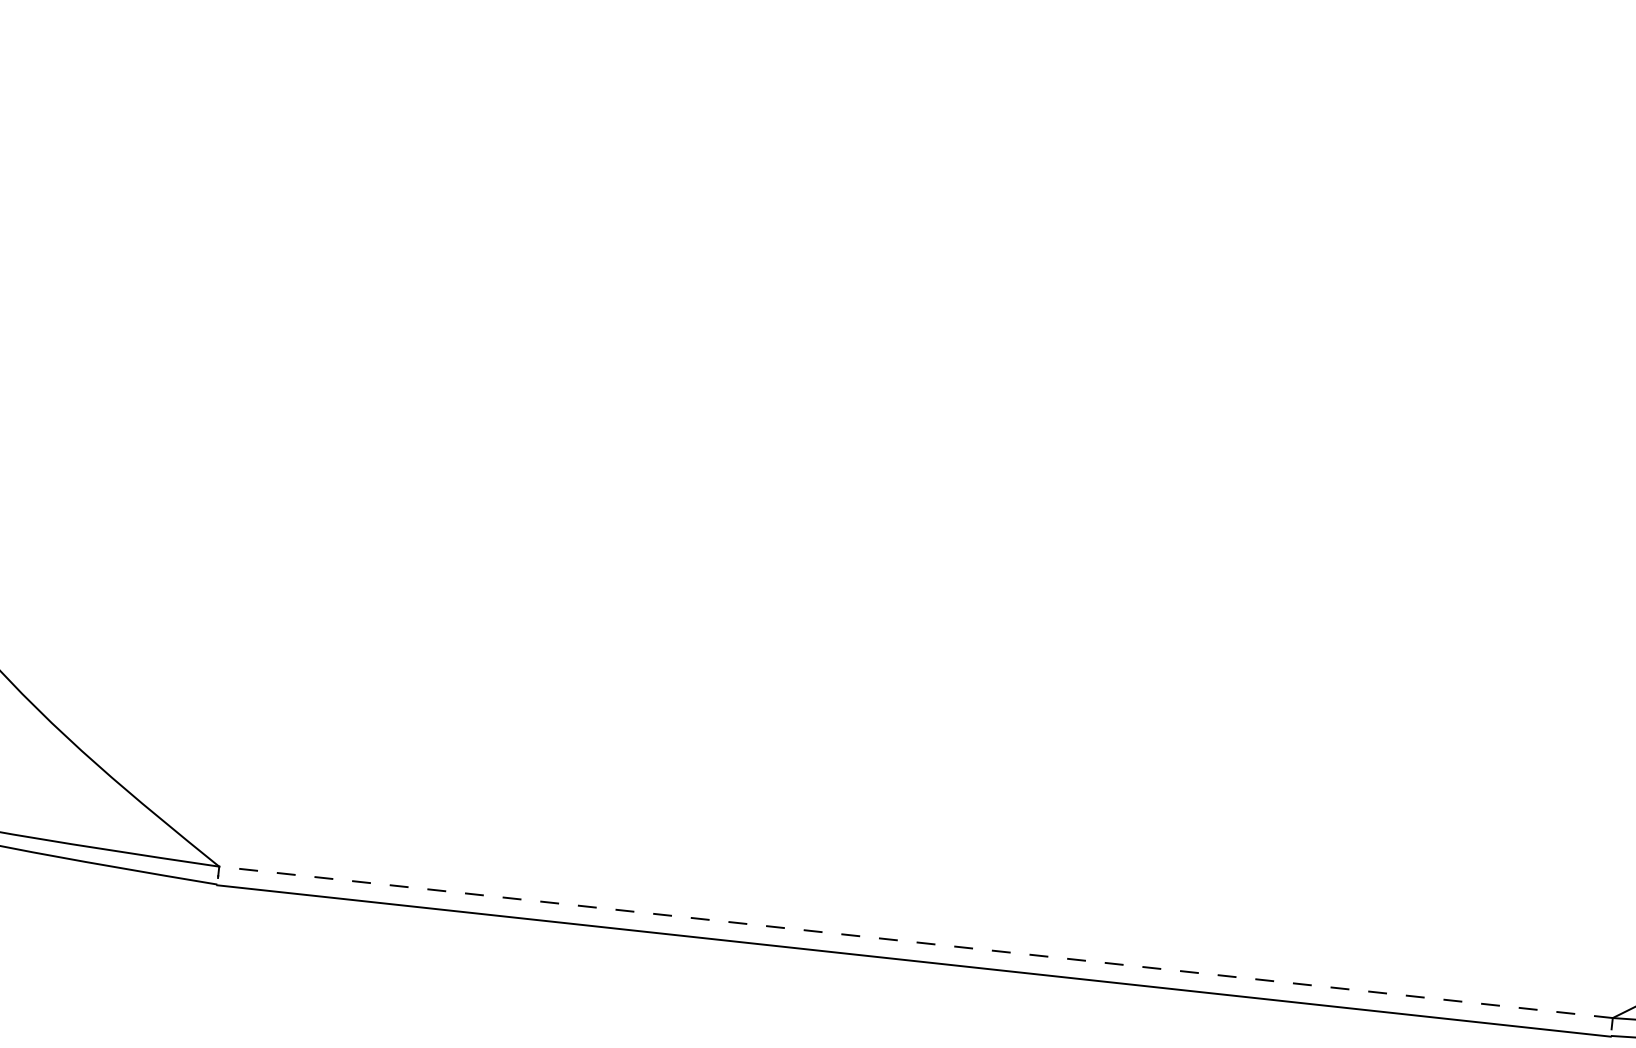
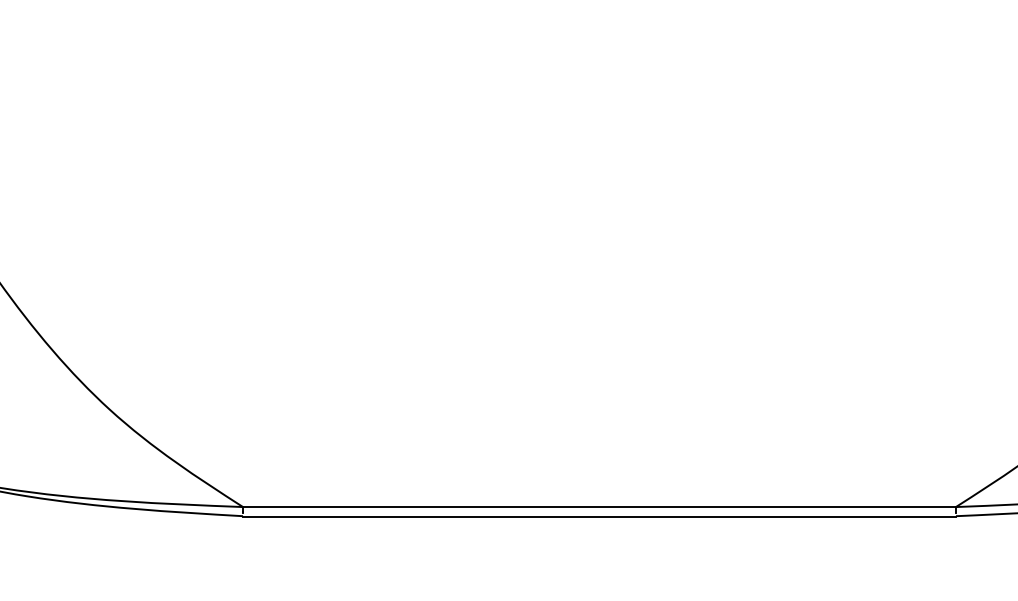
line: (915, 943) -> (599, 507), dashed -> solid

